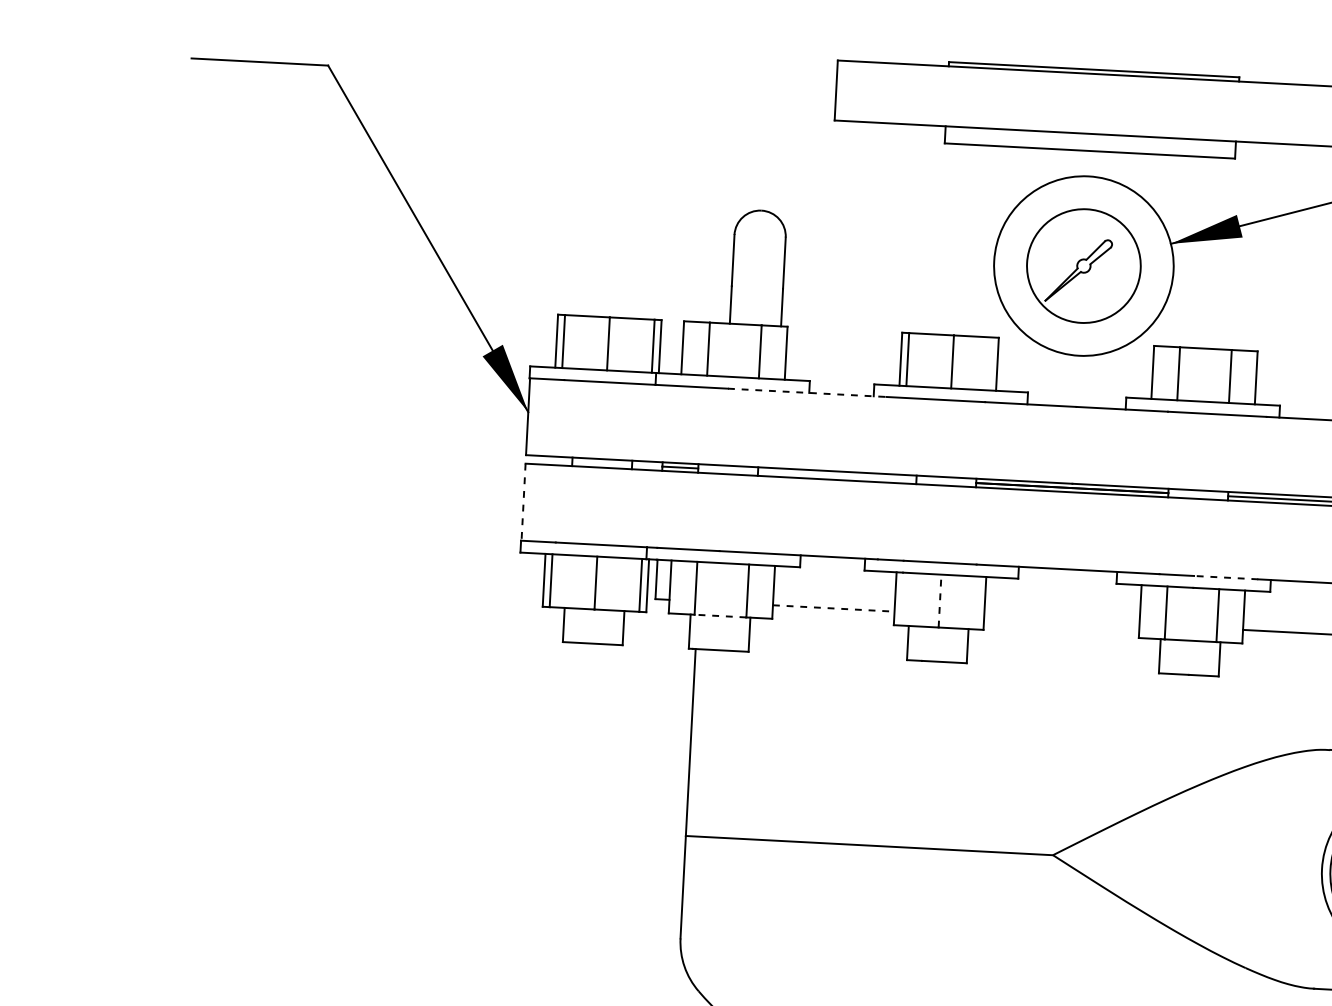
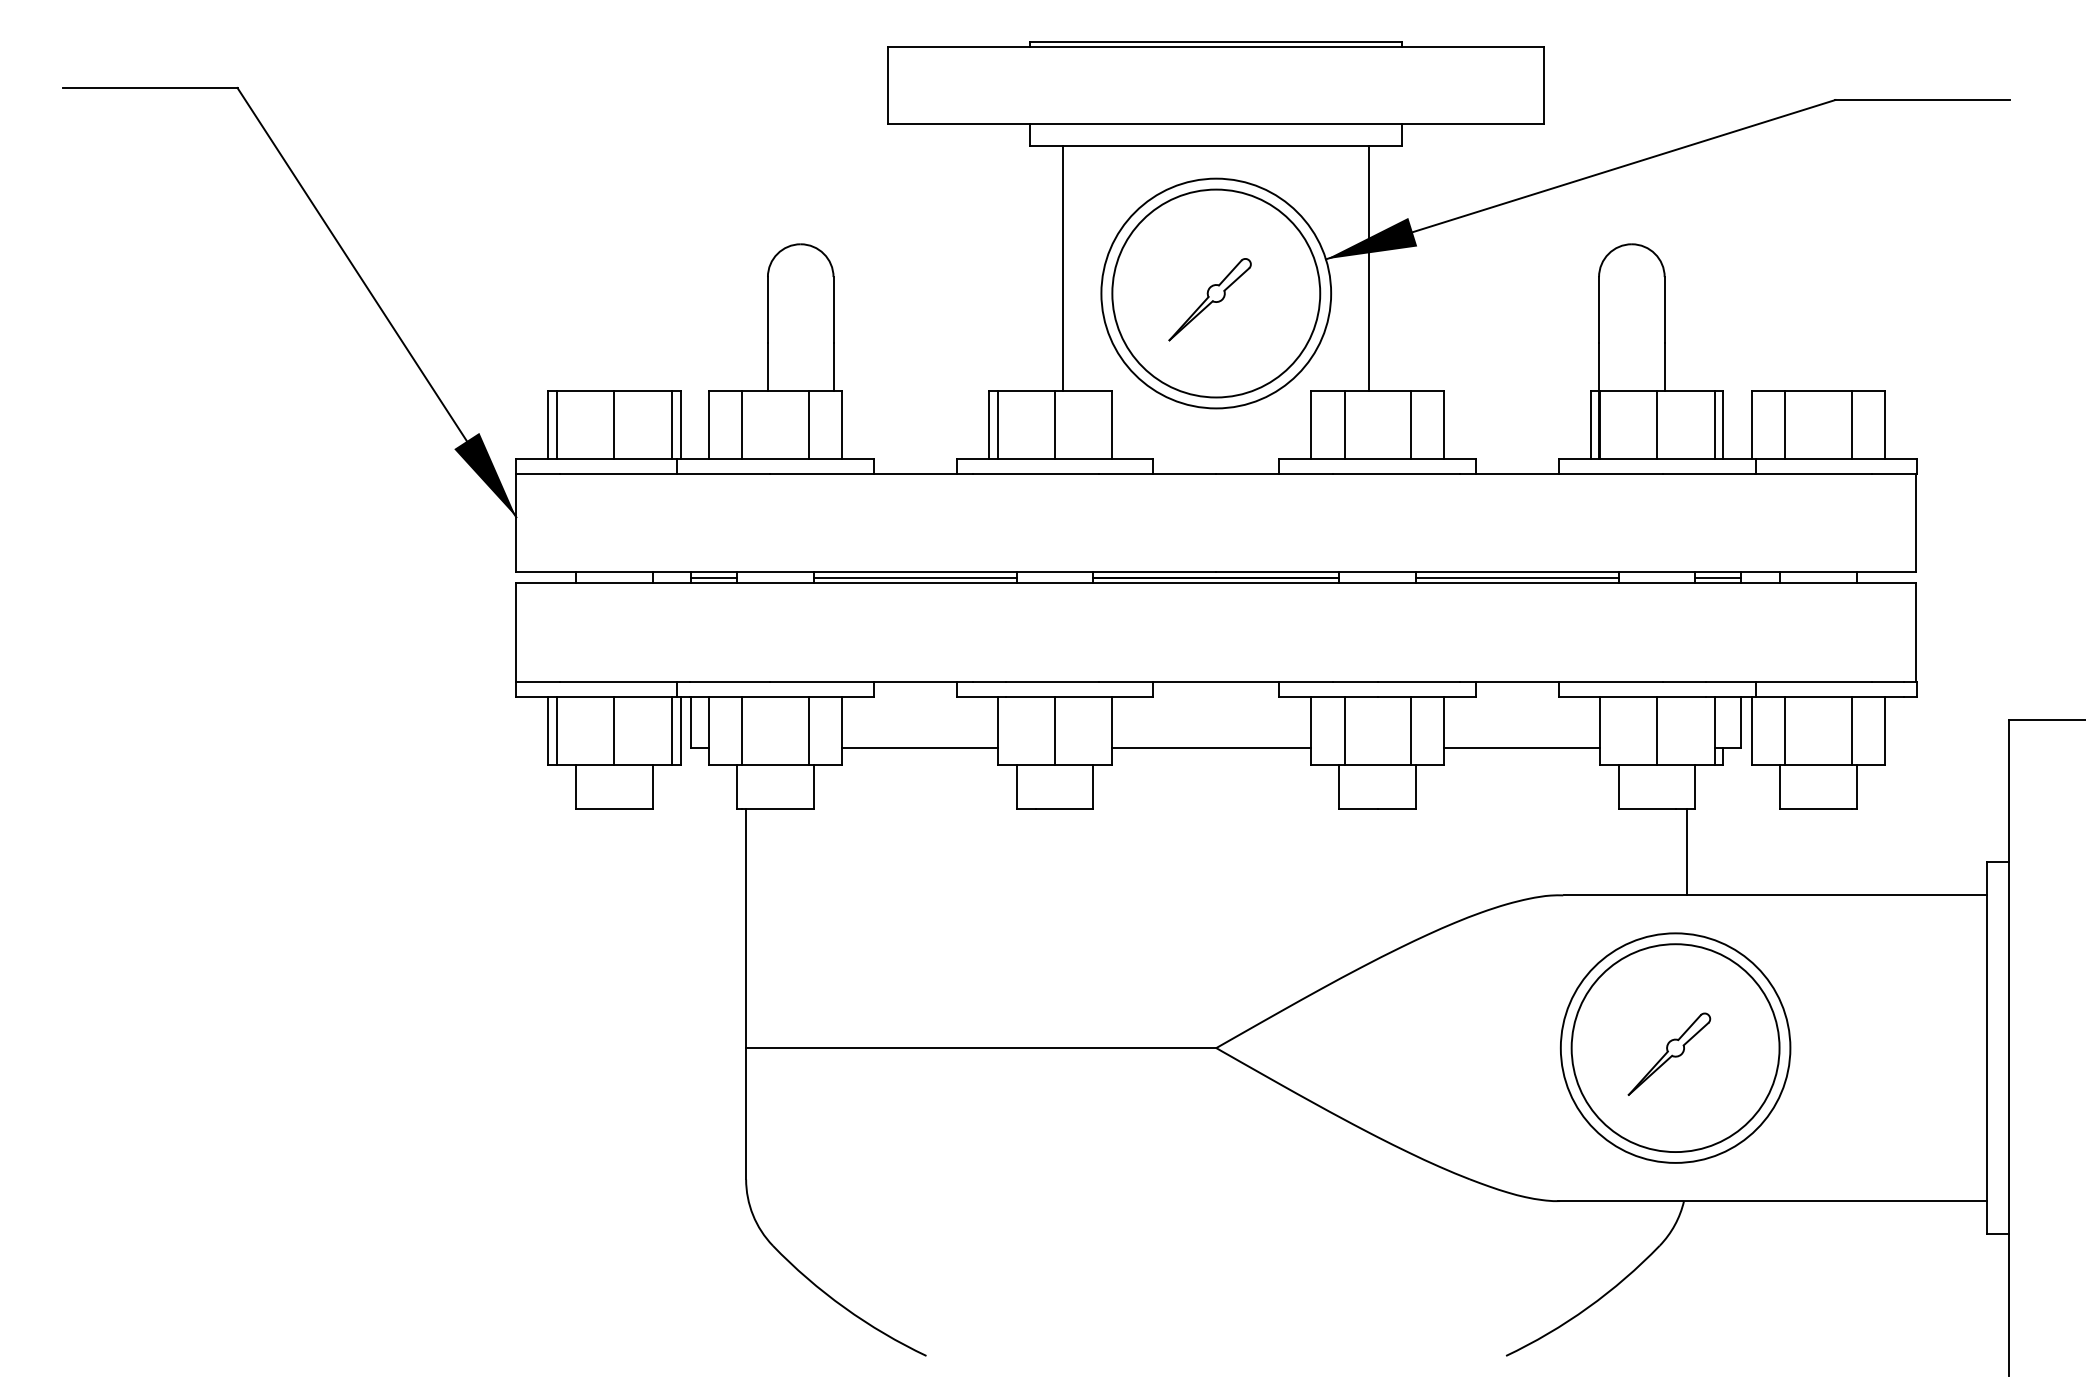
line: (965, 240) -> (1063, 268), added
line: (1204, 252) -> (1369, 268), added
circle: (1084, 266) -> (1216, 293), size x1.43
line: (807, 392) -> (871, 473), dashed -> solid
line: (836, 475) -> (914, 577), added
line: (523, 502) -> (516, 633), dashed -> solid
line: (1225, 578) -> (1418, 682), dashed -> solid
line: (939, 601) -> (1054, 731), dashed -> solid
line: (833, 608) -> (919, 747), dashed -> solid
line: (720, 615) -> (775, 764), dashed -> solid
line: (1061, 620) -> (1211, 747), added

